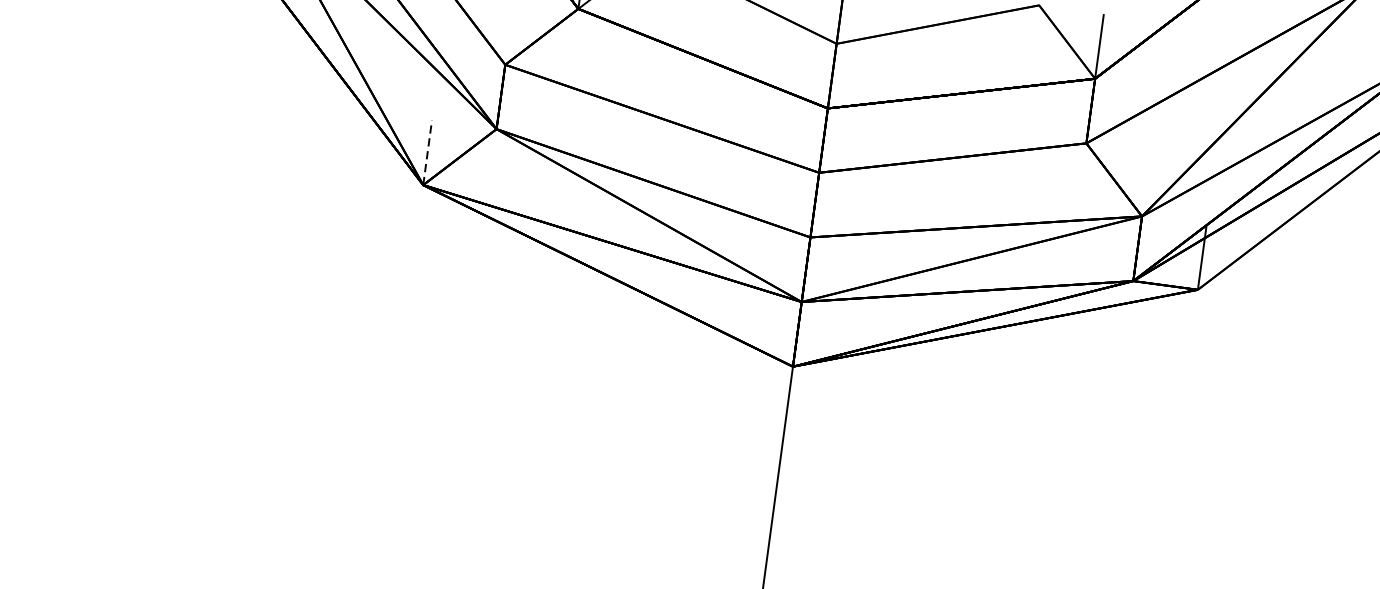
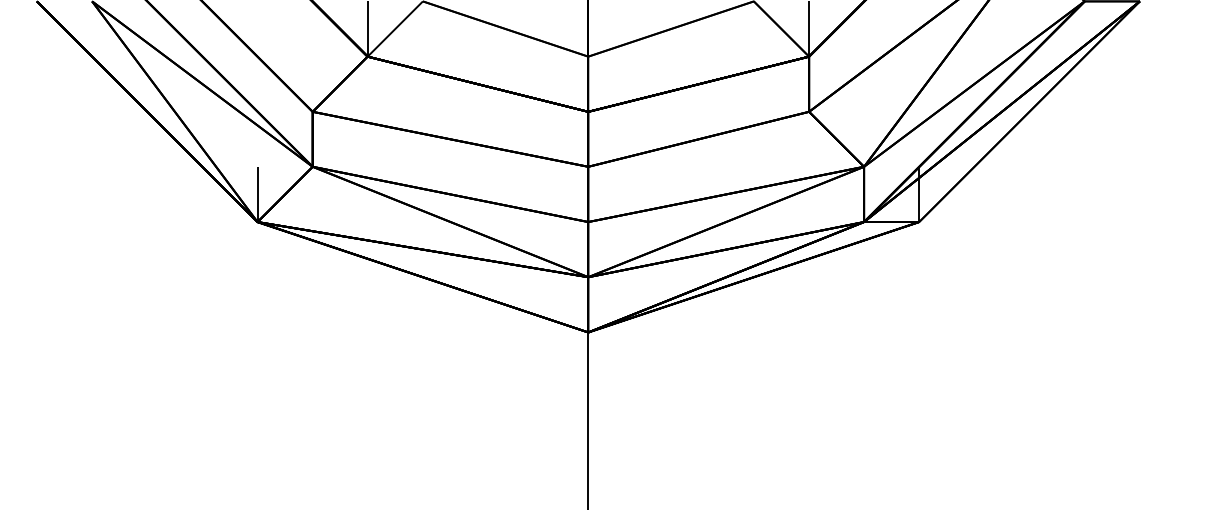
line: (427, 152) -> (257, 194), dashed -> solid

